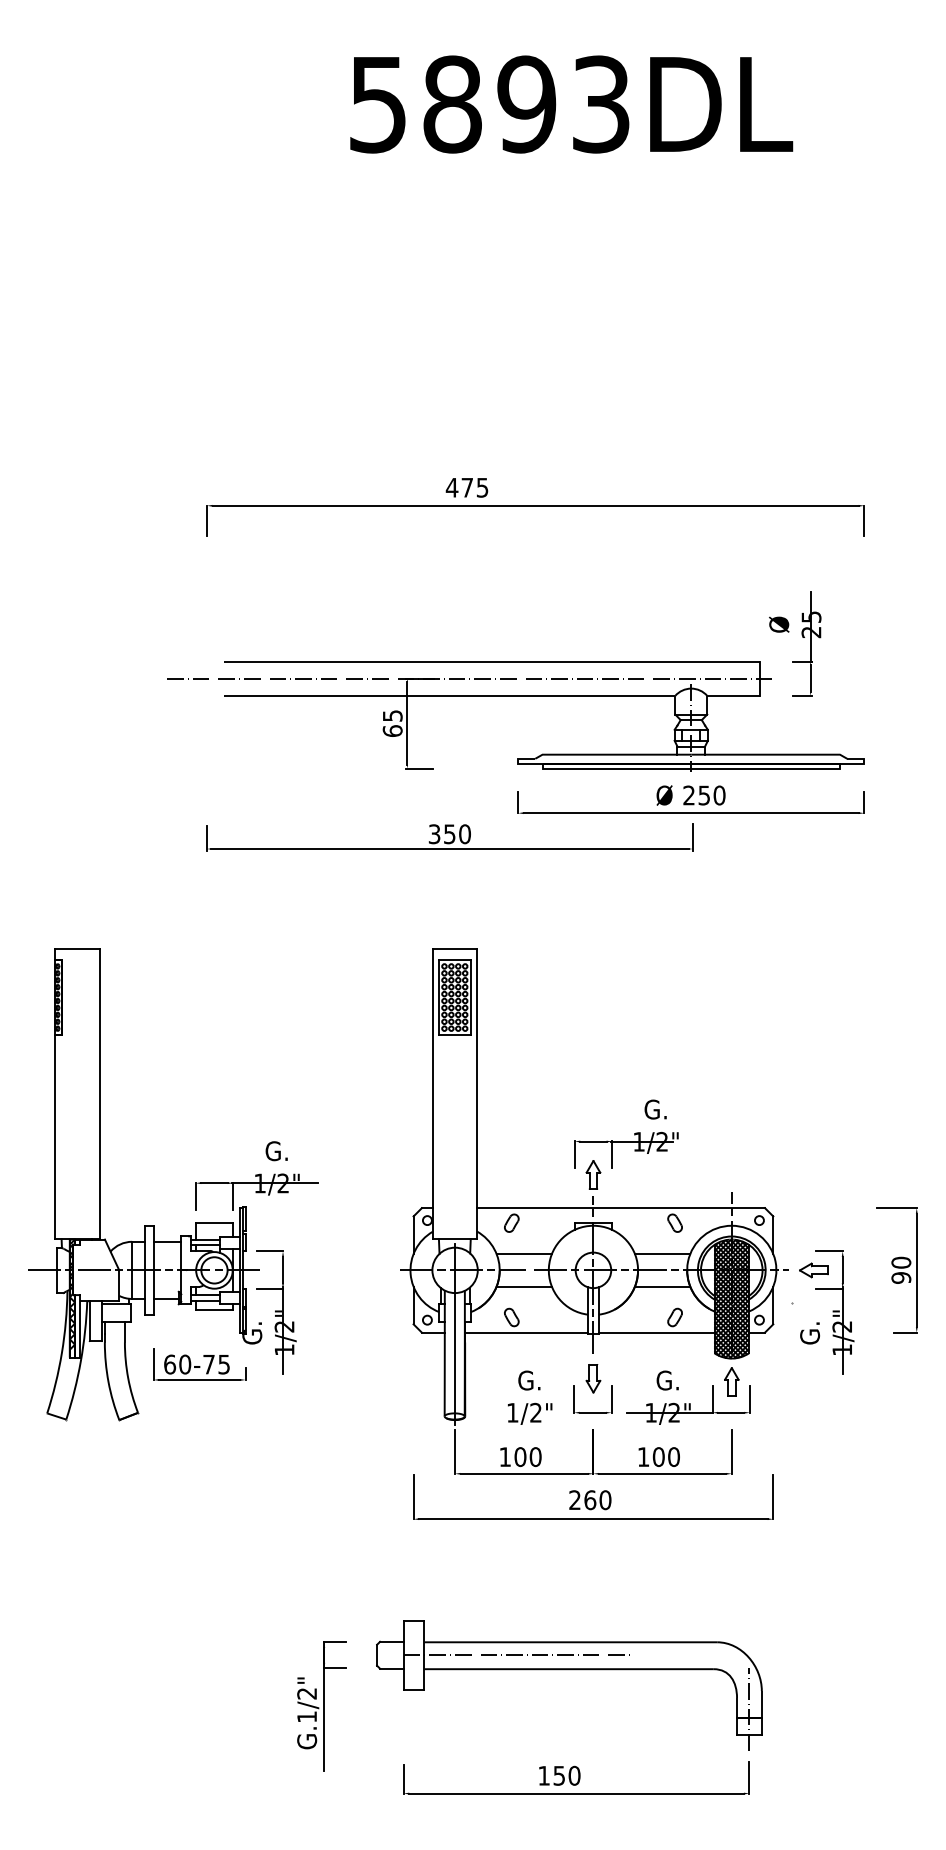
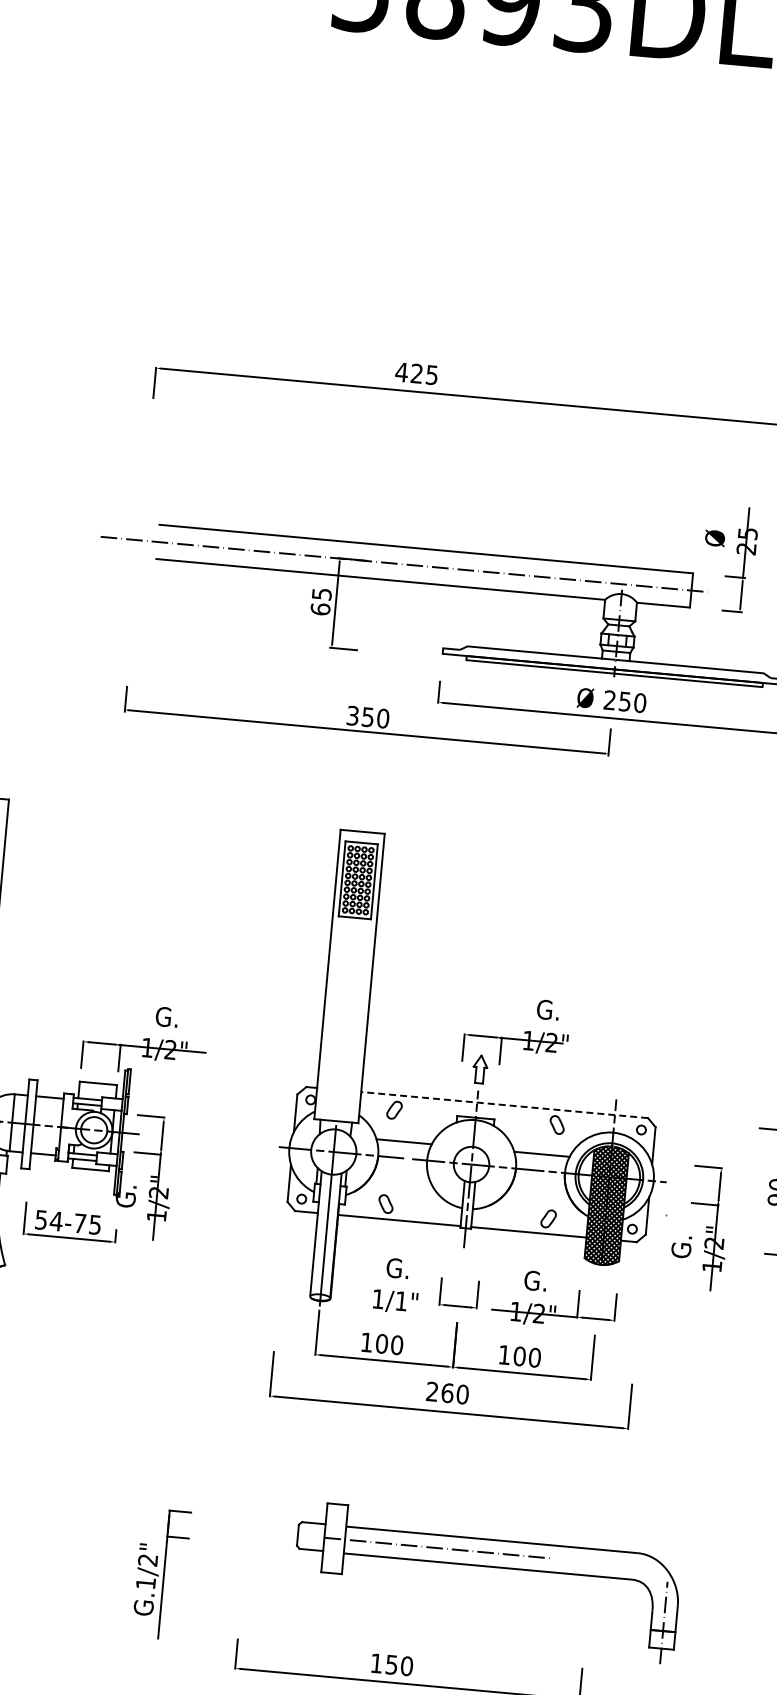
text: (466, 487) -> (416, 373), 475 -> 425
line: (620, 1208) -> (504, 1105), solid -> dashed
part: (813, 1270) -> (690, 1184), removed
line: (524, 1286) -> (401, 1174), removed
line: (662, 1286) -> (538, 1186), removed
text: (177, 1364) -> (48, 1220), 60-75 -> 54-75
part: (593, 1378) -> (461, 1272), removed
part: (731, 1381) -> (598, 1287), removed
text: (535, 1412) -> (400, 1300), 1/2" -> 1/1"
part: (569, 1670) -> (488, 1567), moved

